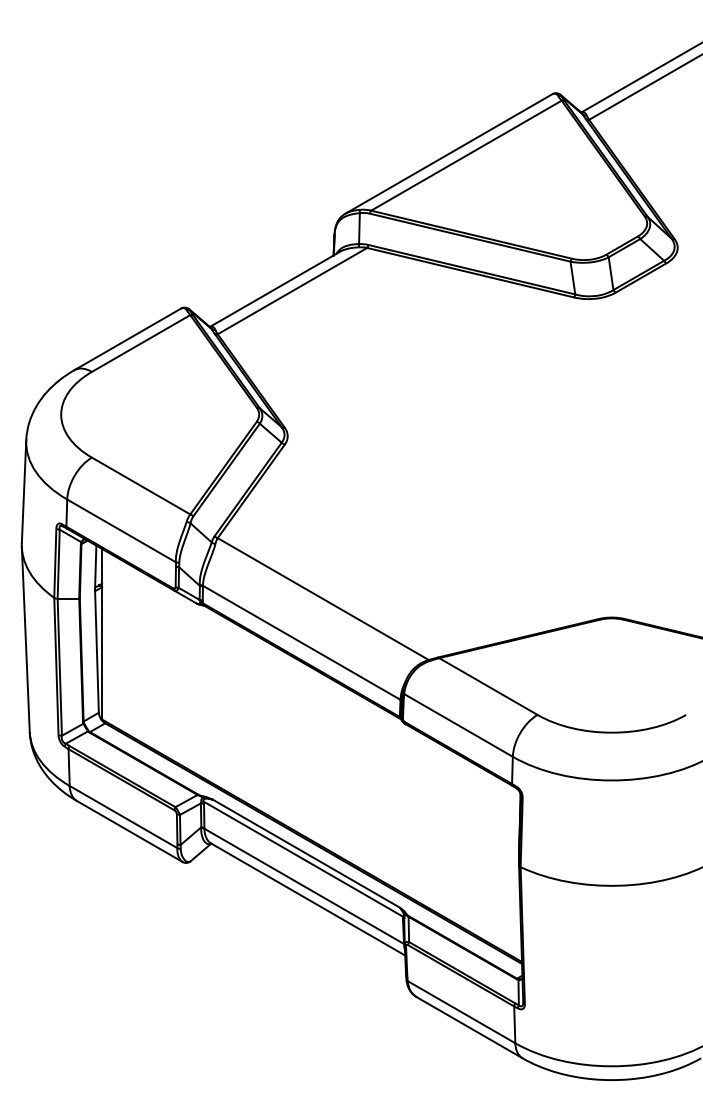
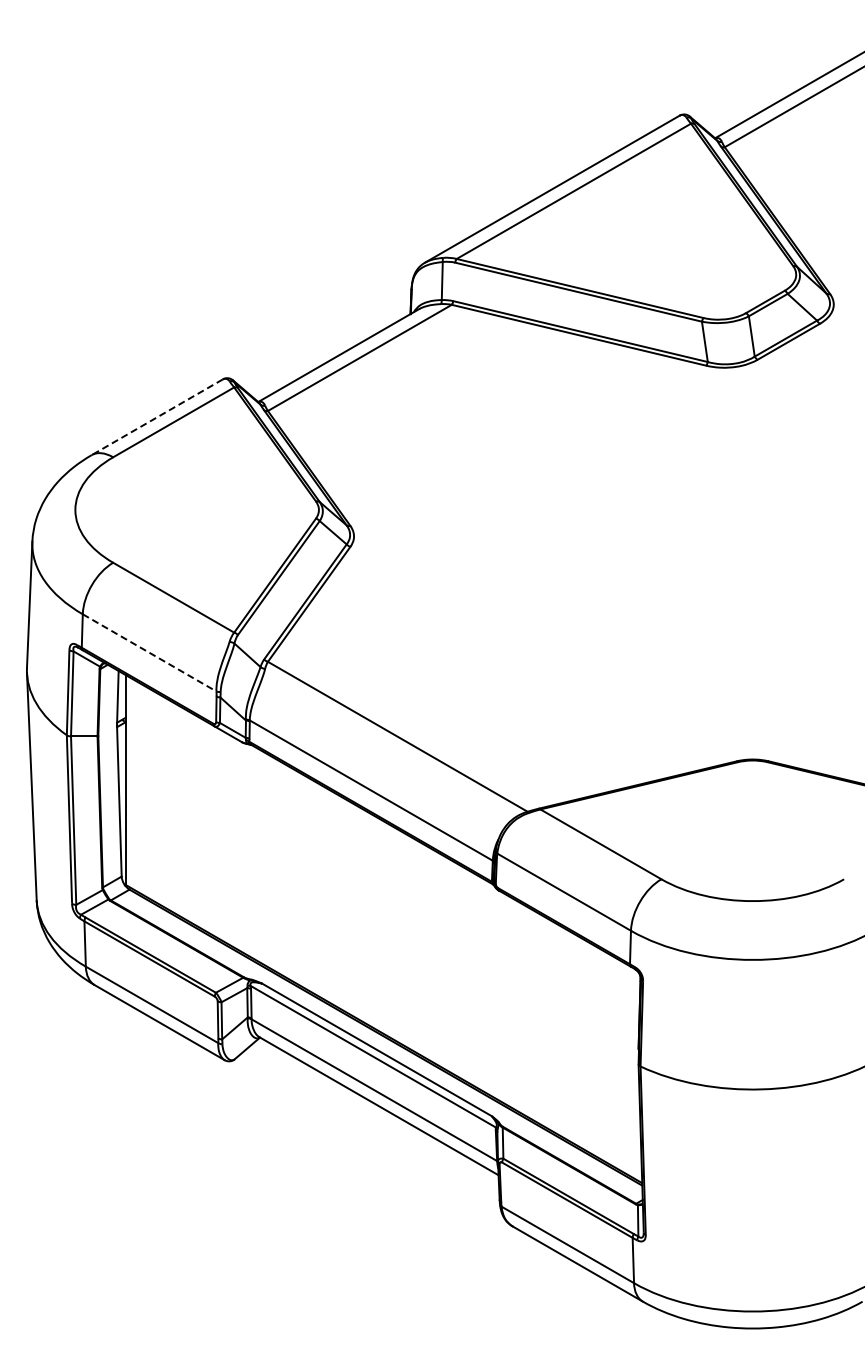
line: (127, 339) -> (157, 417), solid -> dashed
line: (122, 531) -> (150, 653), solid -> dashed

